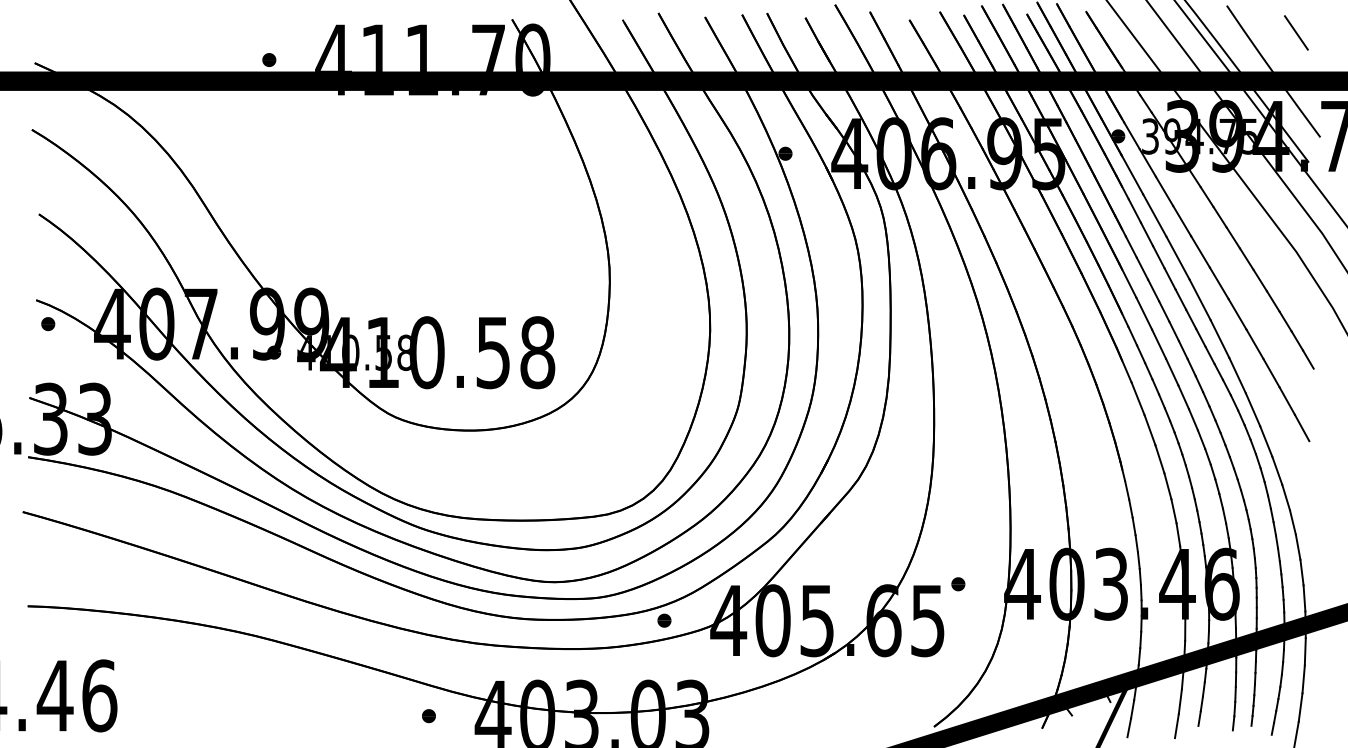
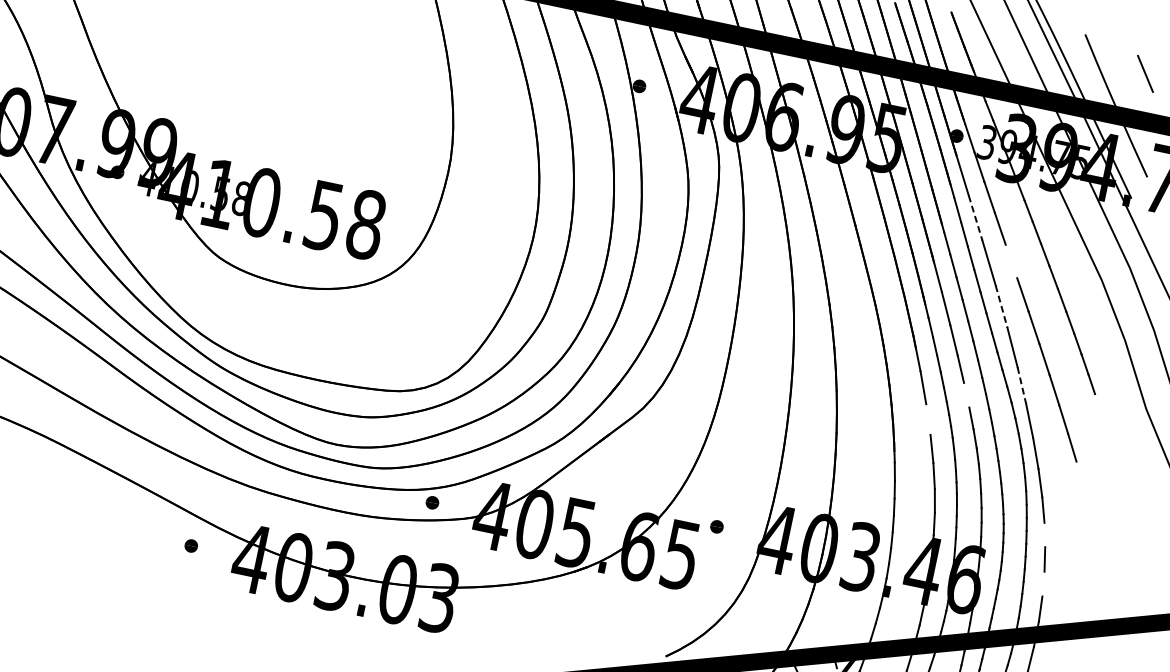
line: (1155, 216) -> (976, 219), solid -> dashed
line: (1200, 251) -> (1011, 261), removed
line: (1200, 299) -> (1001, 306), solid -> dashed
line: (1237, 375) -> (1021, 385), solid -> dashed
line: (1183, 397) -> (966, 395), removed
line: (1149, 430) -> (927, 419), removed
line: (1292, 522) -> (1044, 535), removed
line: (1301, 572) -> (1043, 583), removed

